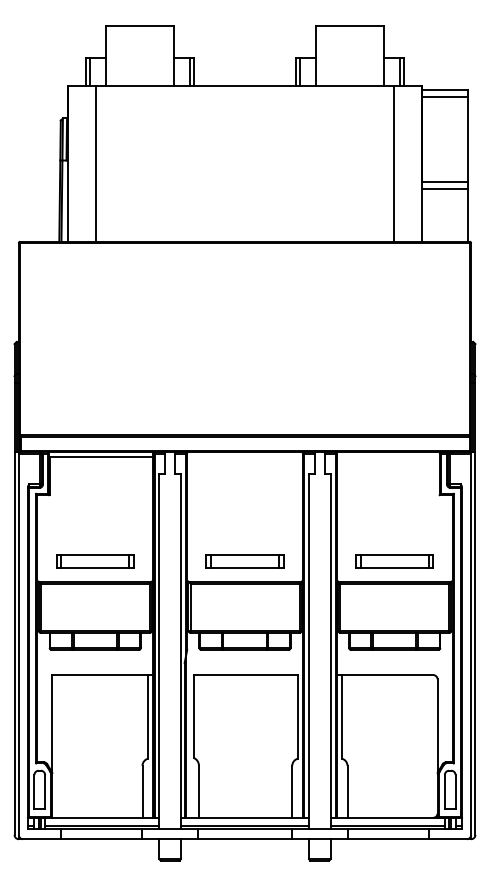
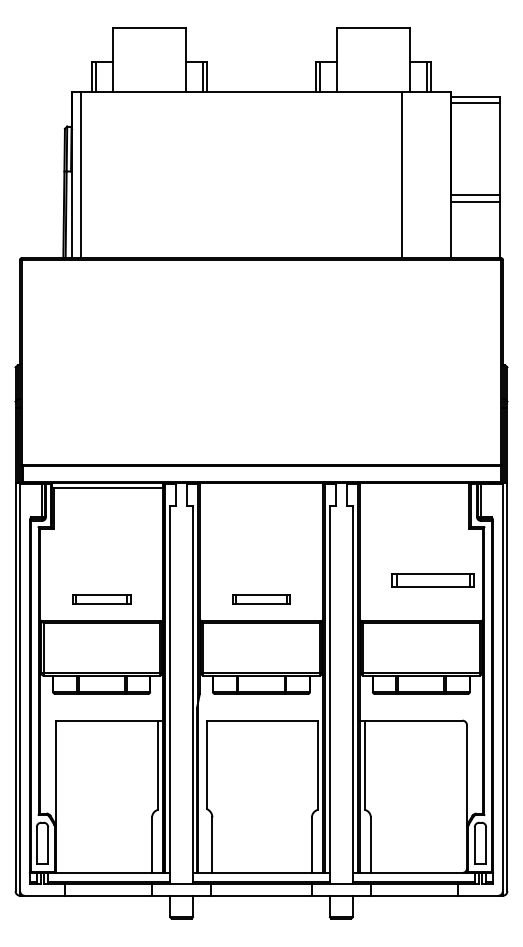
line: (95, 164) -> (80, 175), moved
line: (394, 164) -> (402, 175), moved
part: (95, 561) -> (101, 599), size x0.7
part: (245, 561) -> (261, 599), size x0.7
part: (393, 561) -> (432, 580), moved

